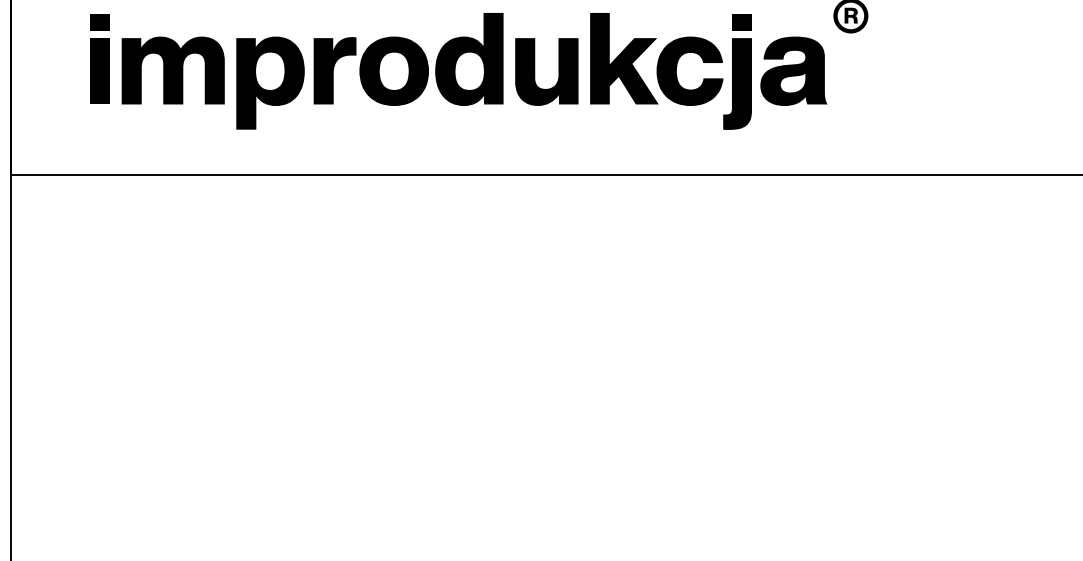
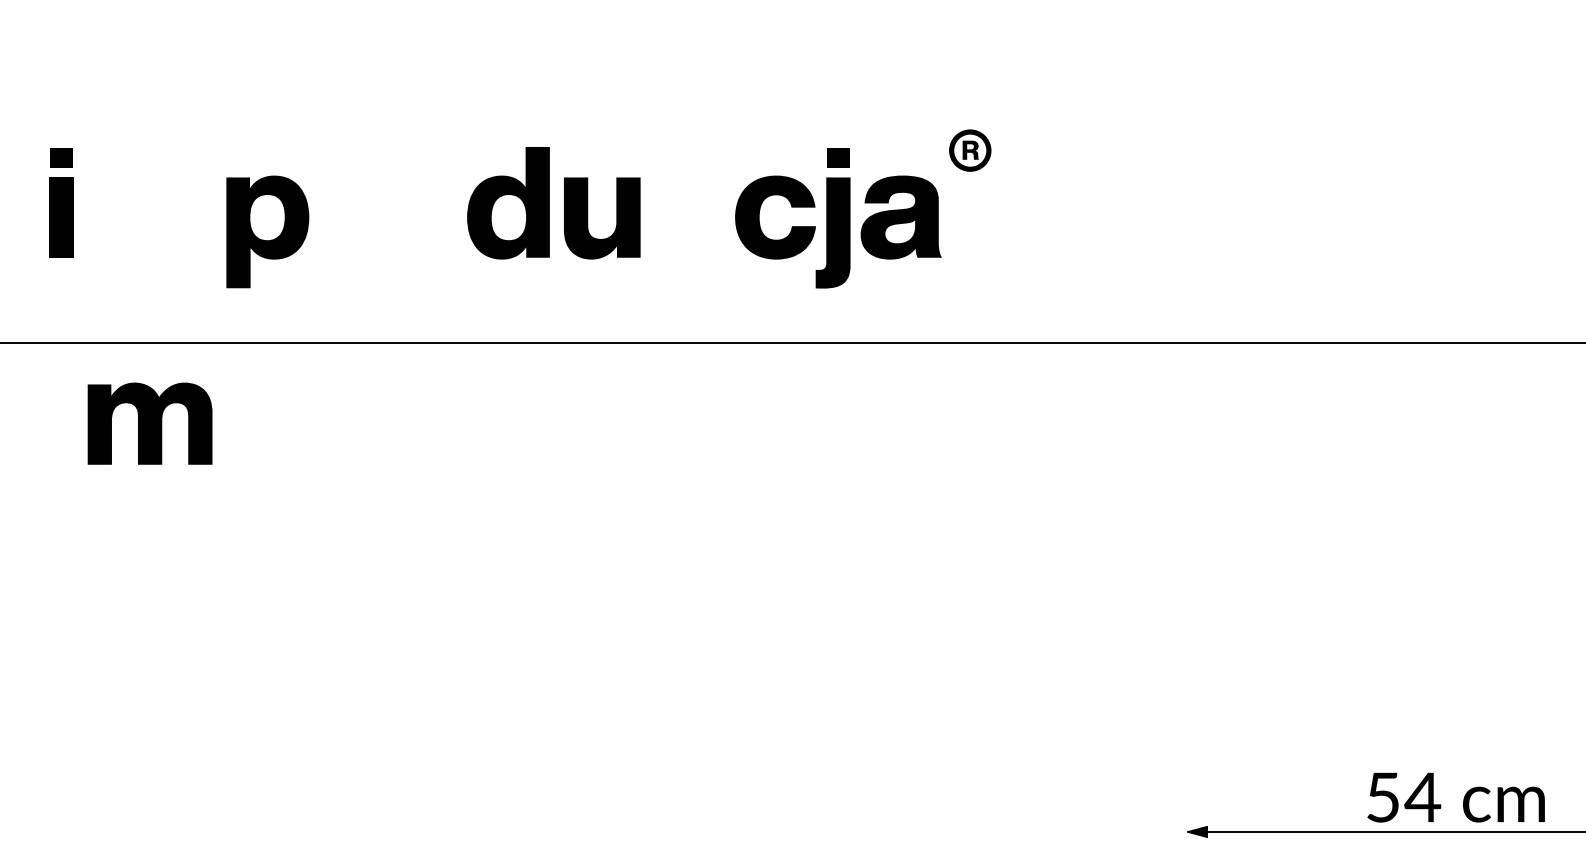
fill: (623, 57) -> (695, 201), removed
part: (172, 70) -> (149, 423), moved
part: (371, 71) -> (389, 217), removed

